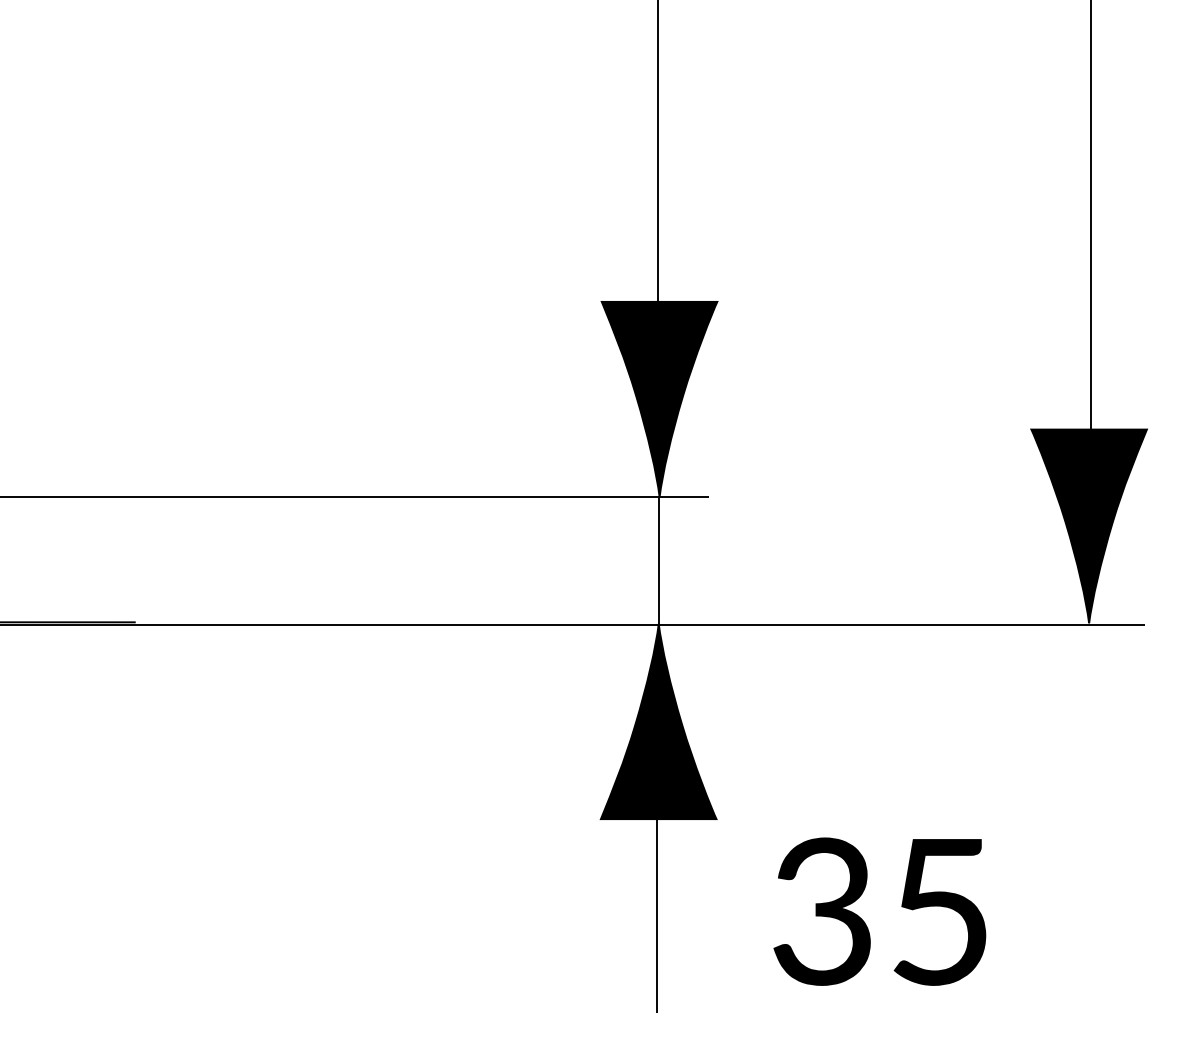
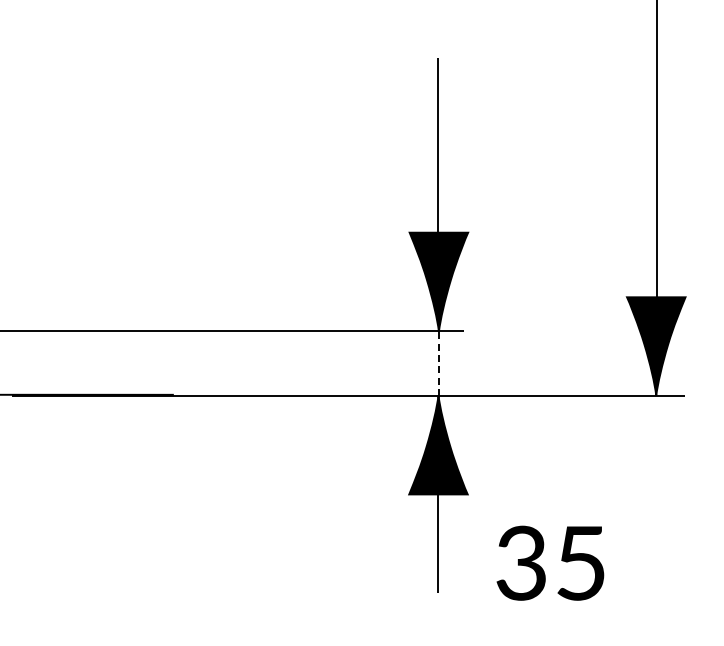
line: (658, 560) -> (438, 363), solid -> dashed
part: (862, 918) -> (541, 566), moved

